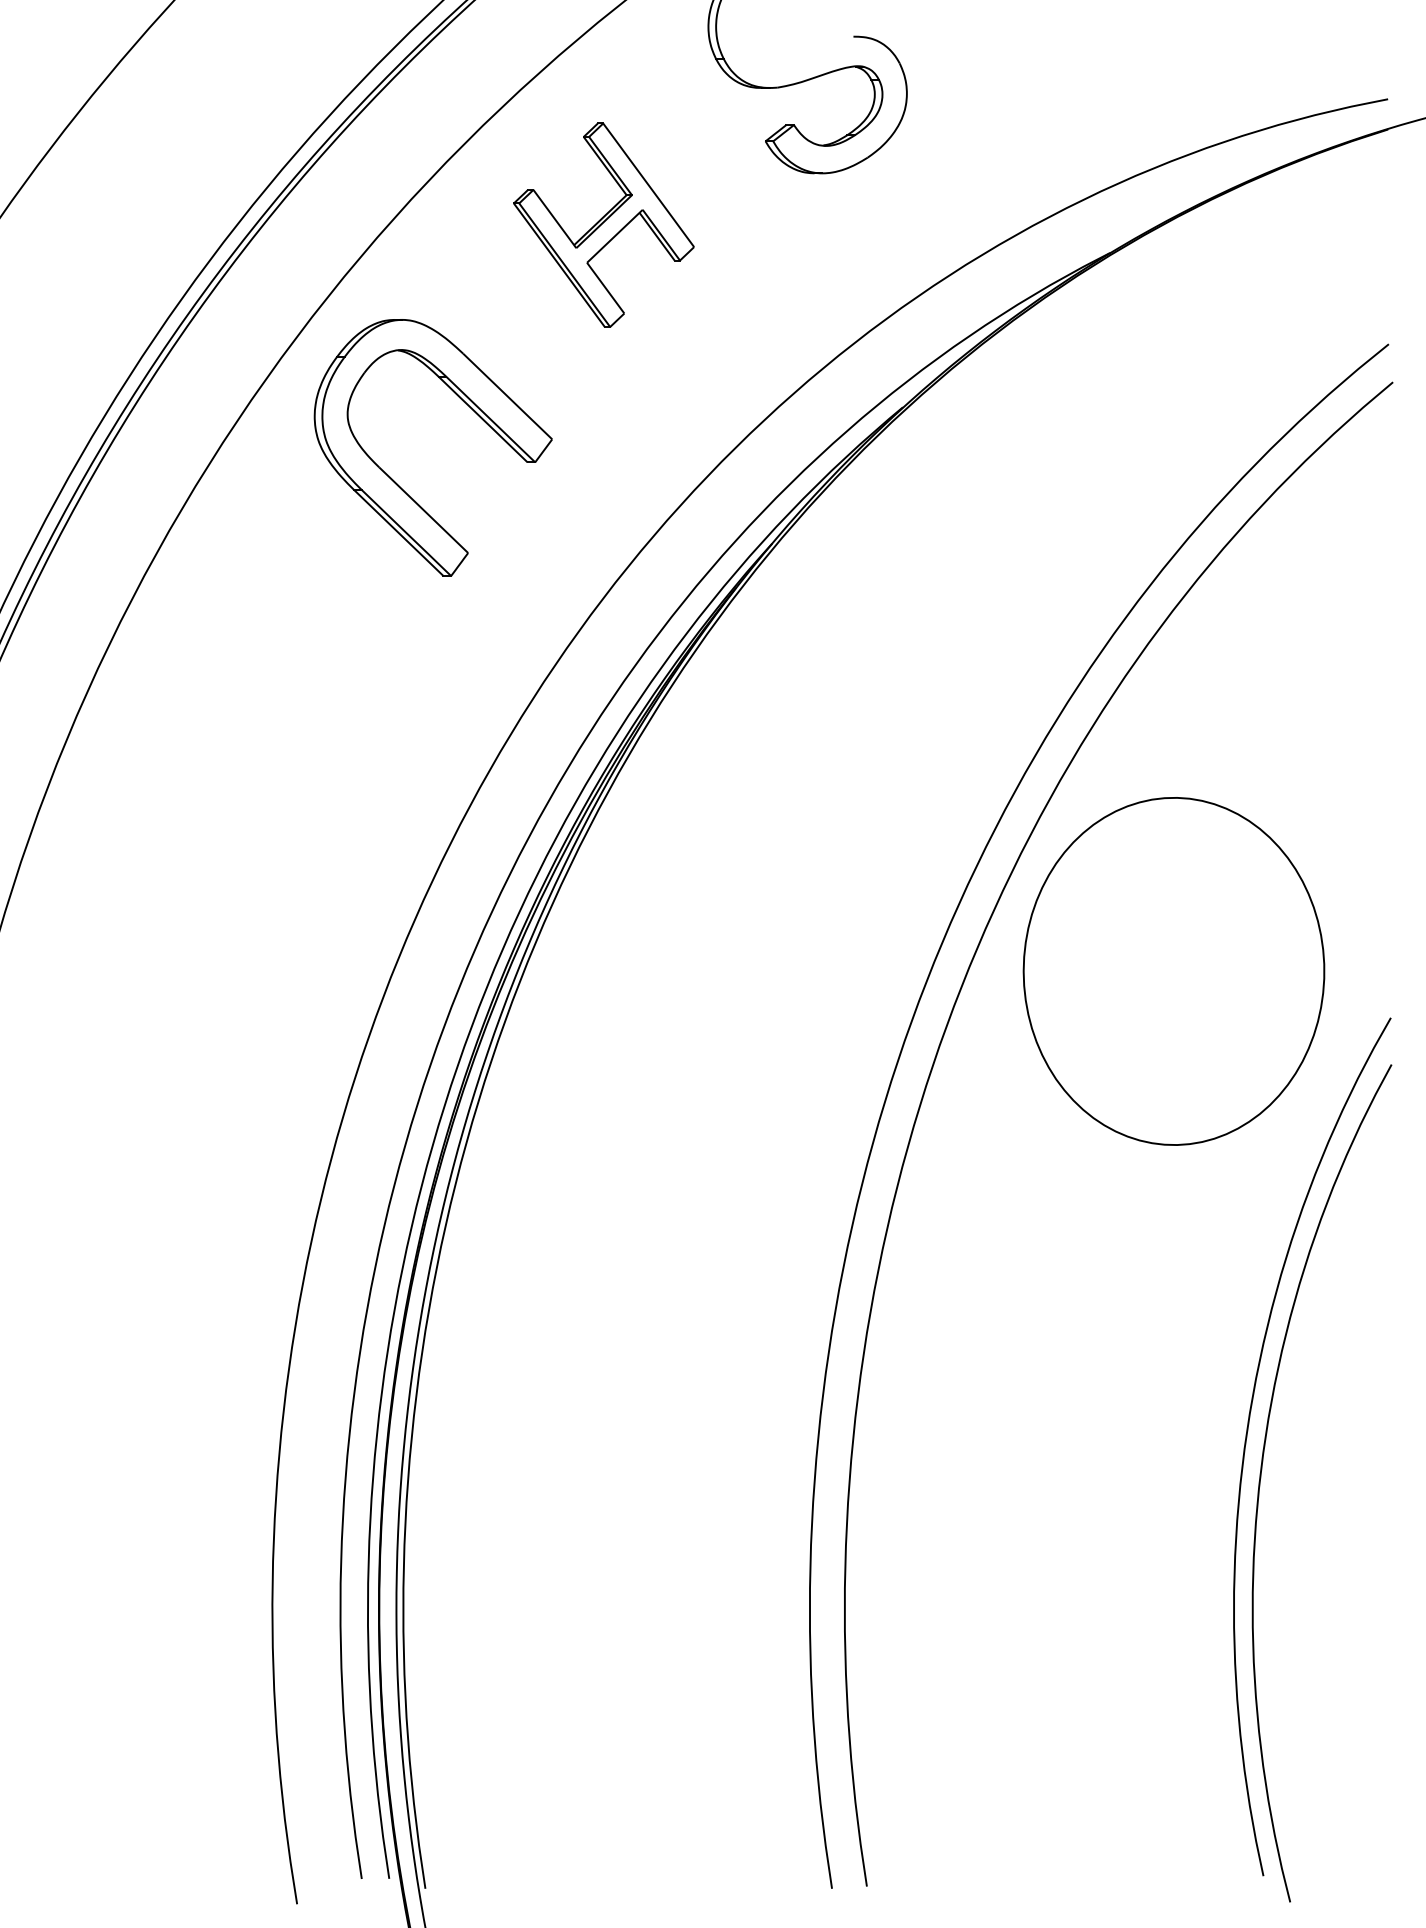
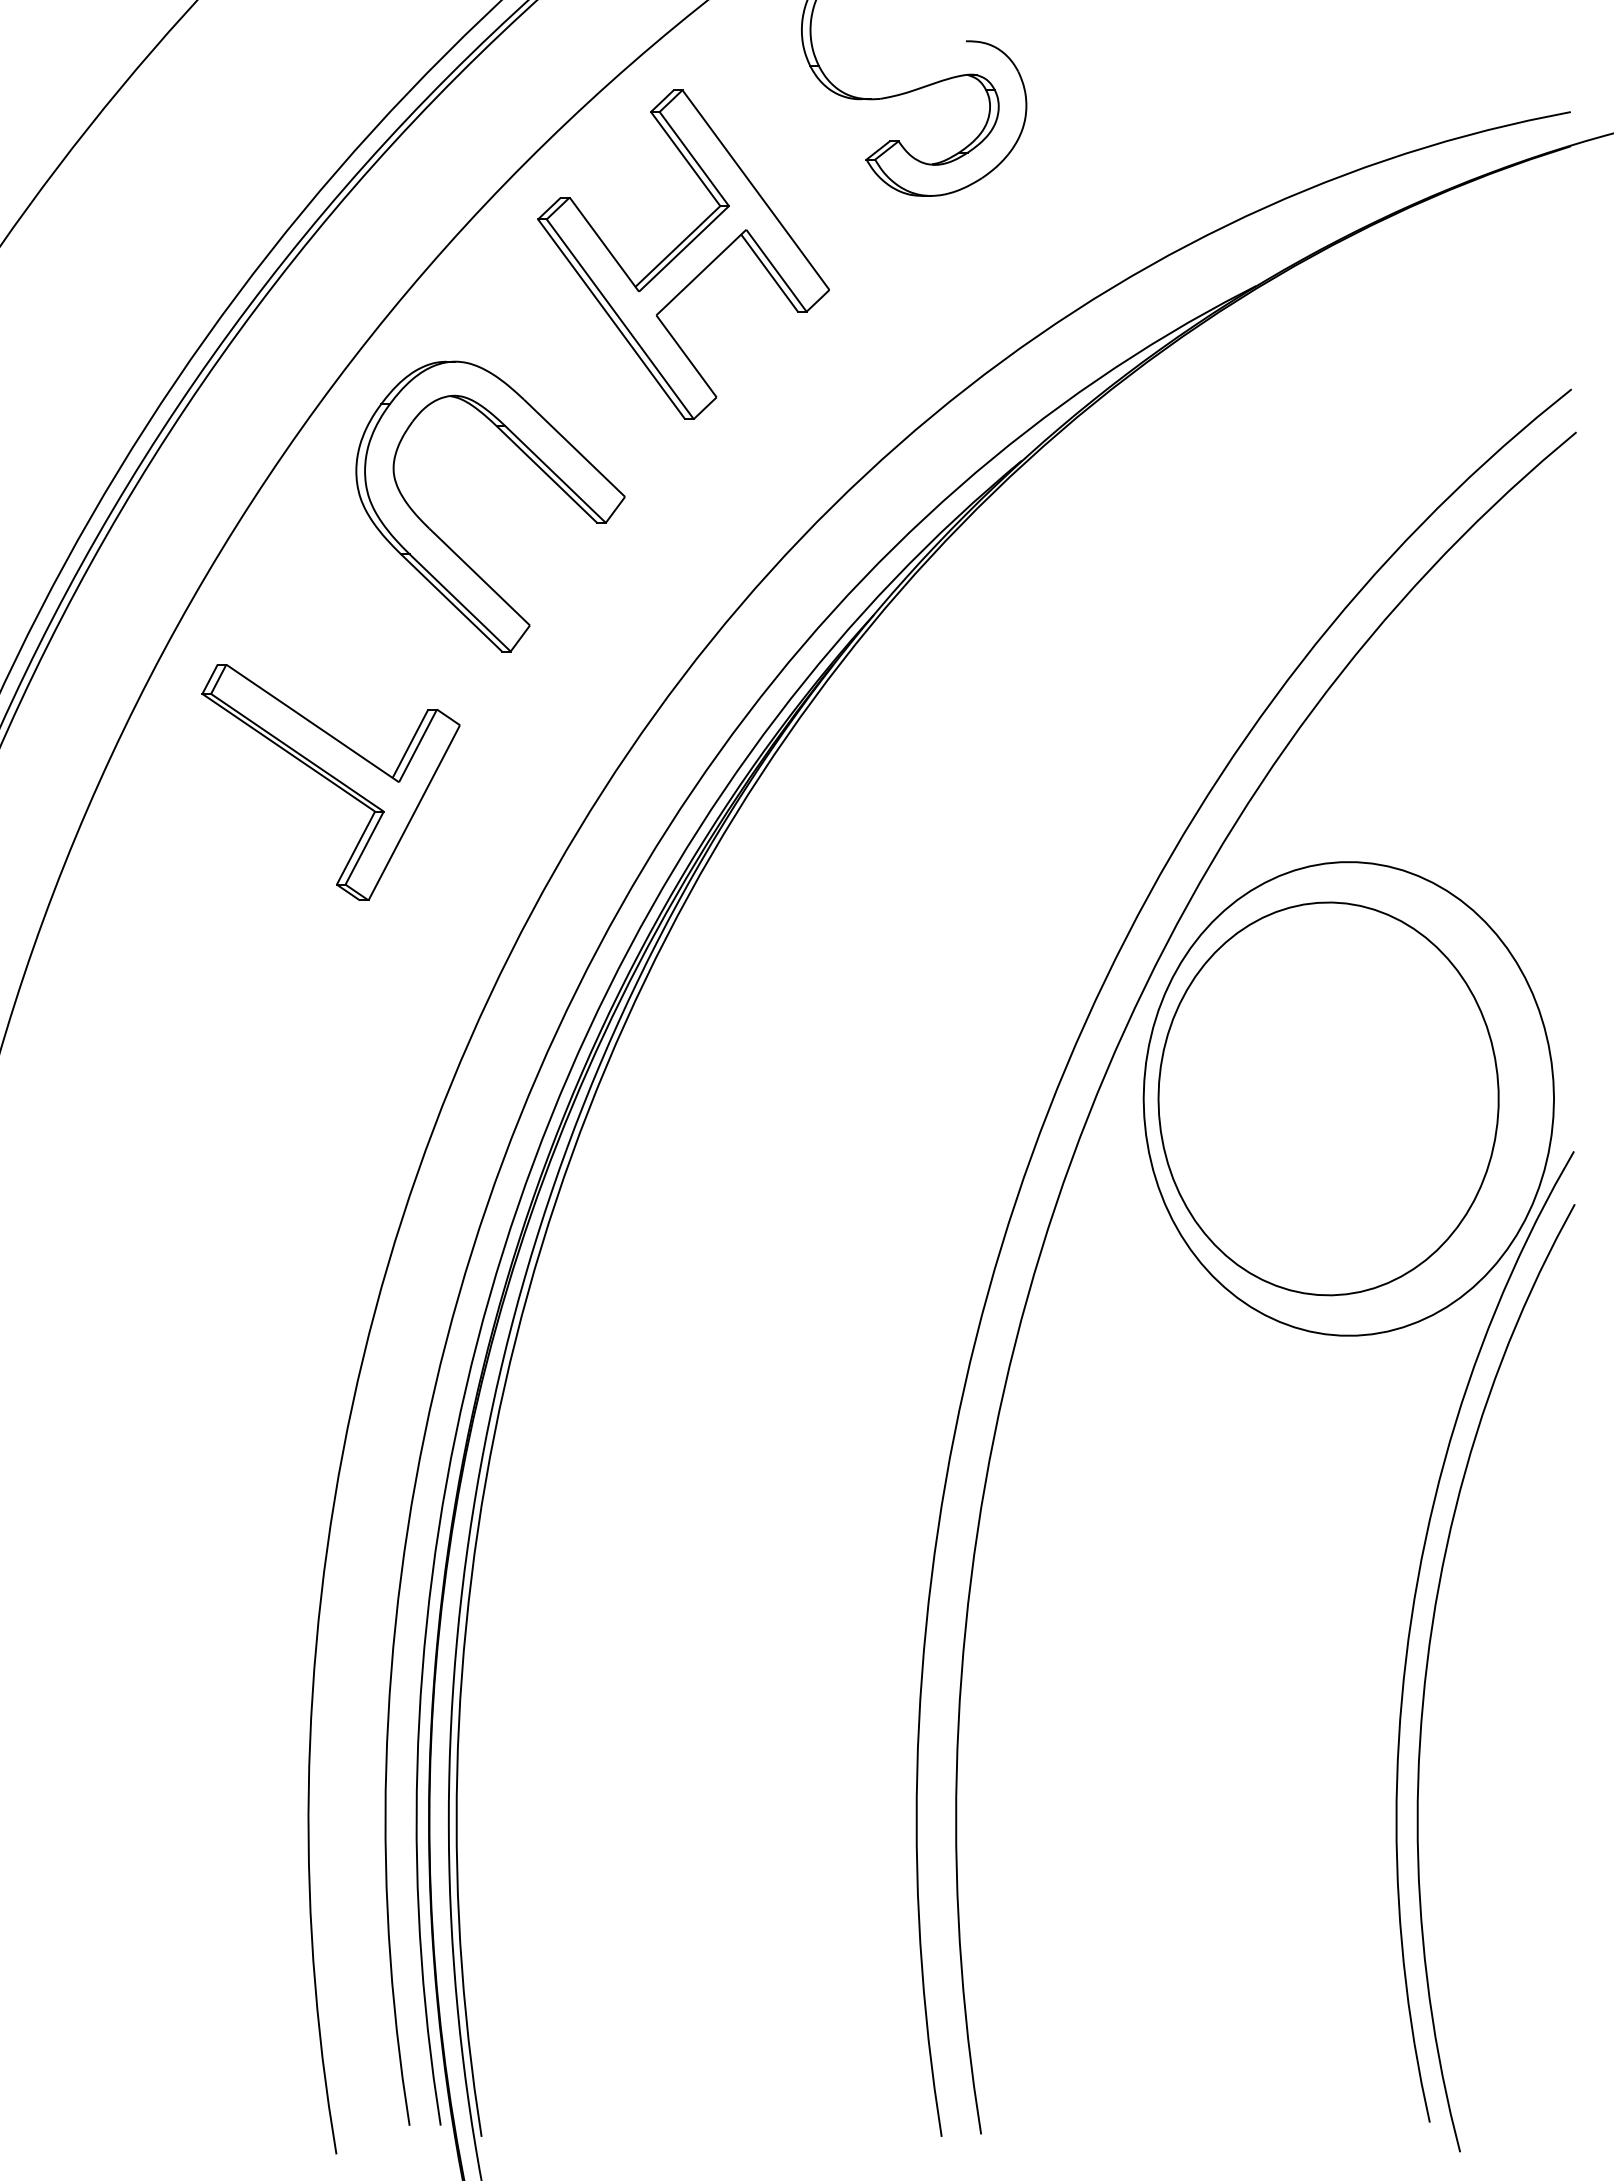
part: (603, 225) -> (683, 254), size x1.43
part: (291, 691) -> (330, 782), added
part: (1191, 971) -> (1348, 1098), added

